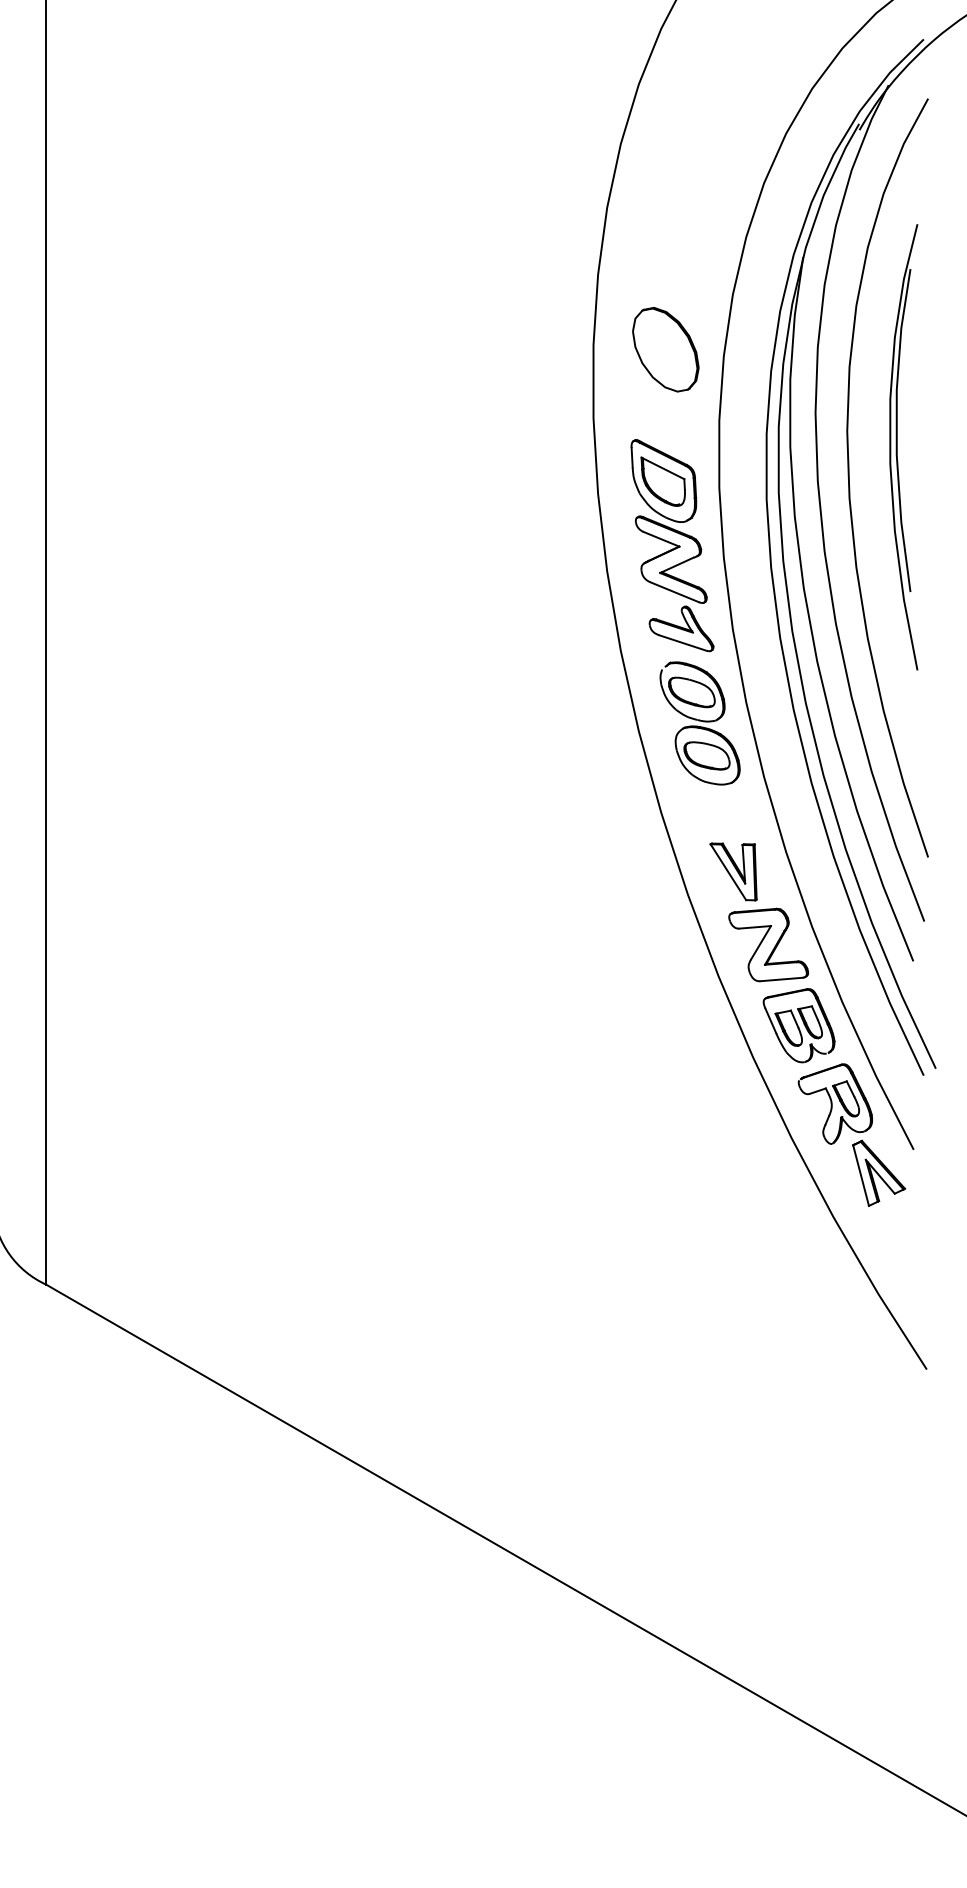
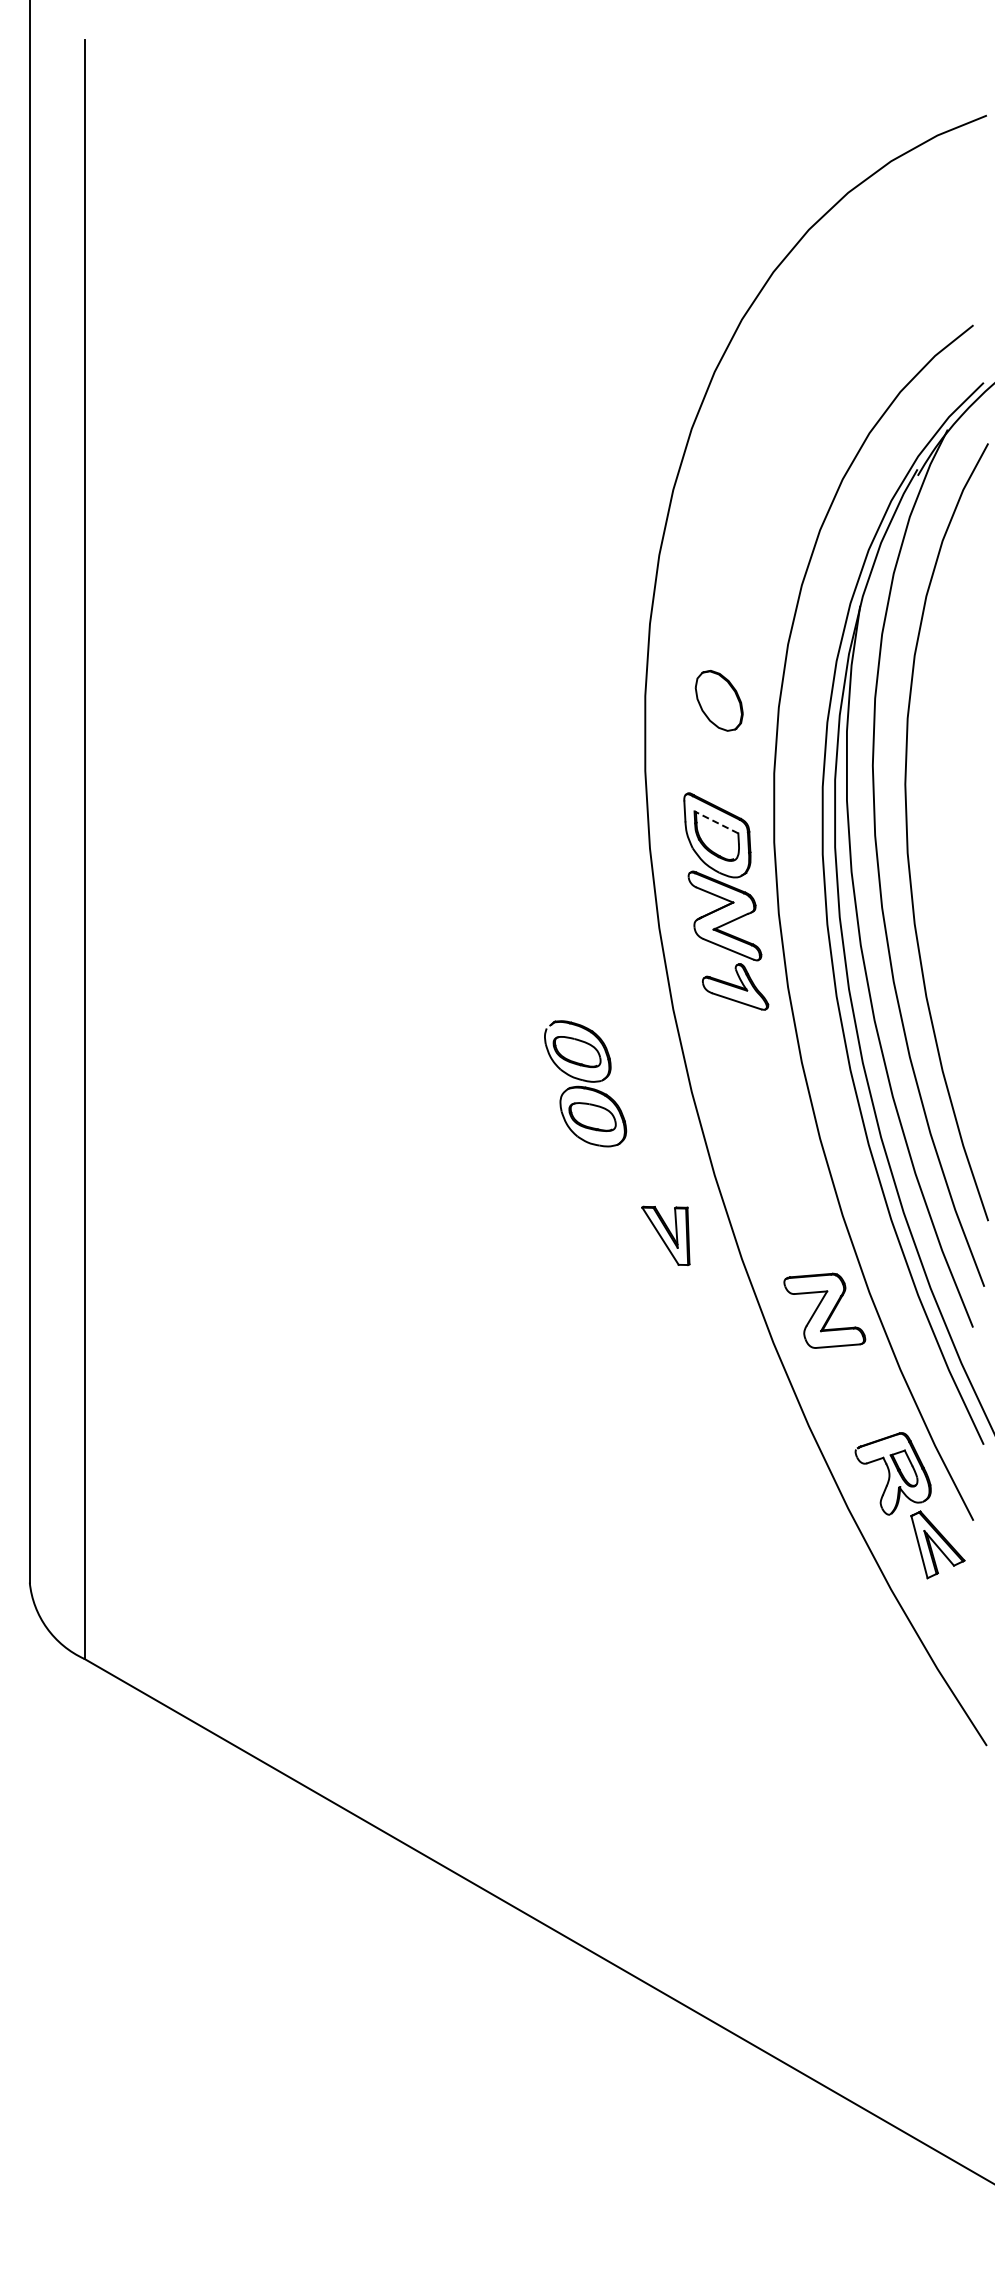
part: (664, 349) -> (718, 700), size x0.7
part: (897, 447) -> (956, 800), removed
line: (662, 468) -> (716, 822), solid -> dashed
part: (700, 723) -> (585, 1083), moved
part: (733, 871) -> (665, 1235), moved
part: (798, 1025) -> (855, 1393), removed

